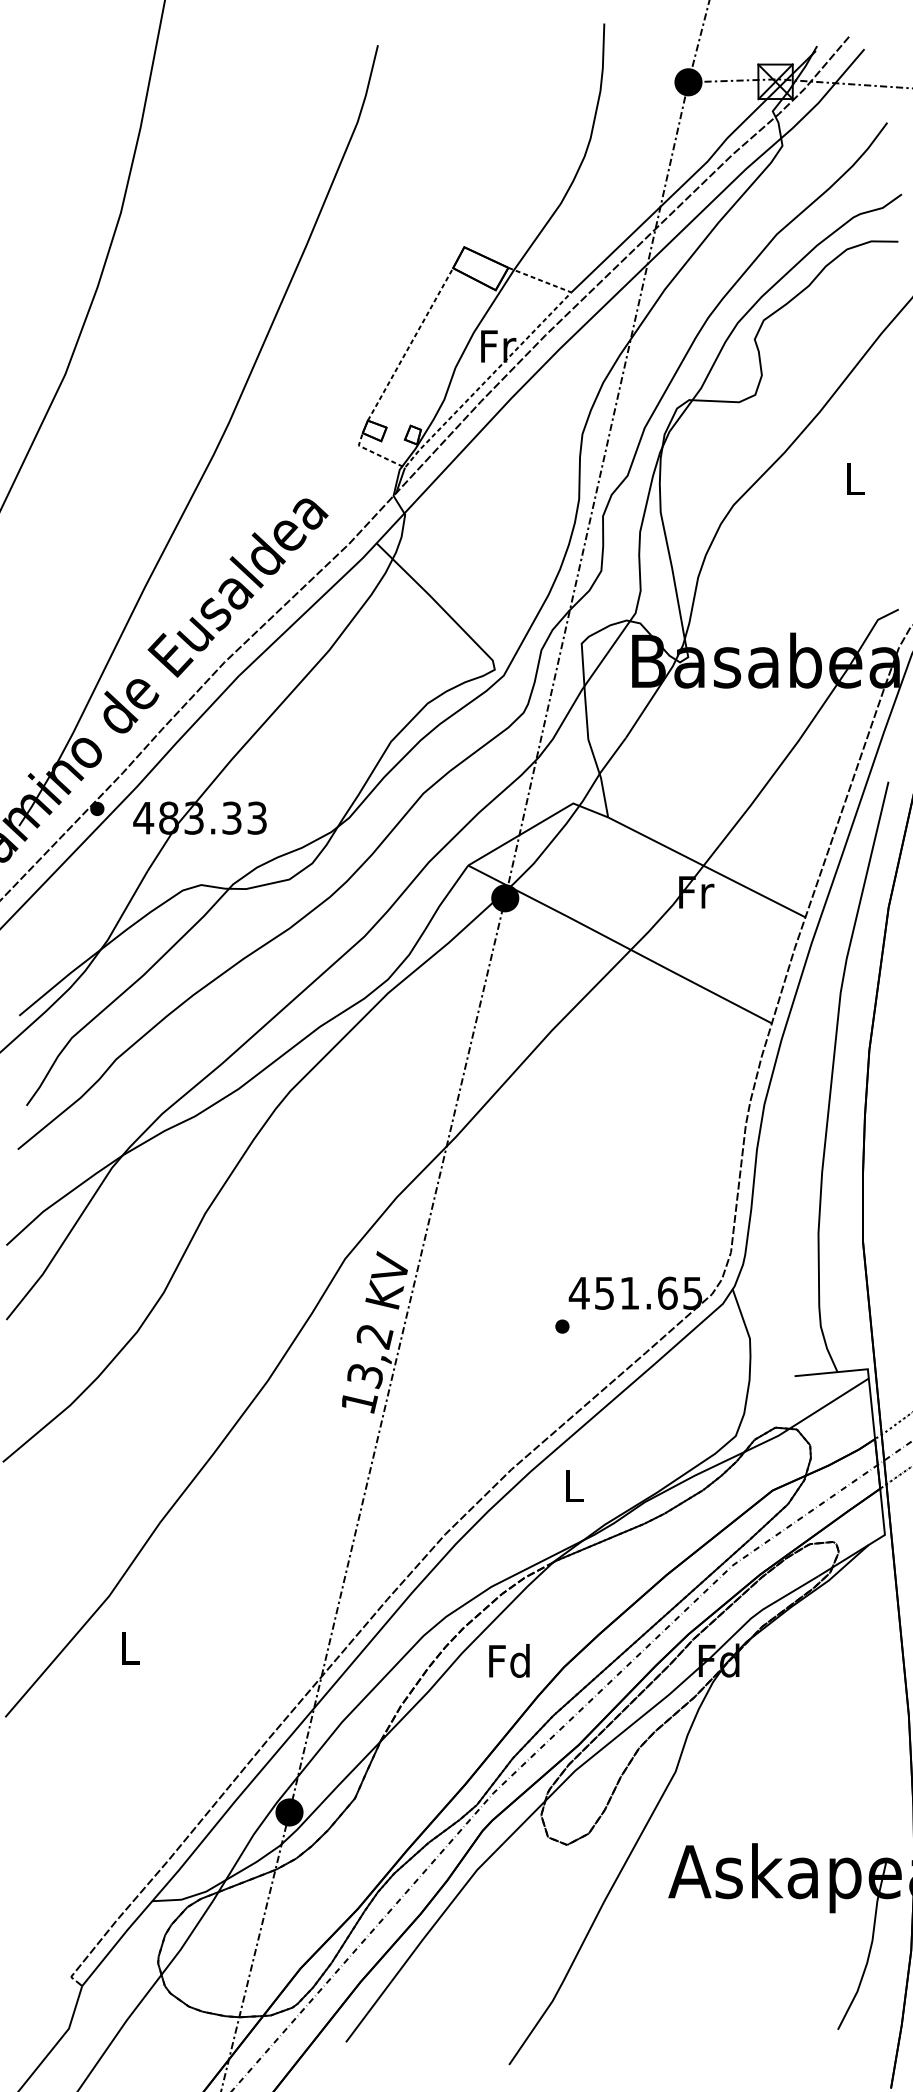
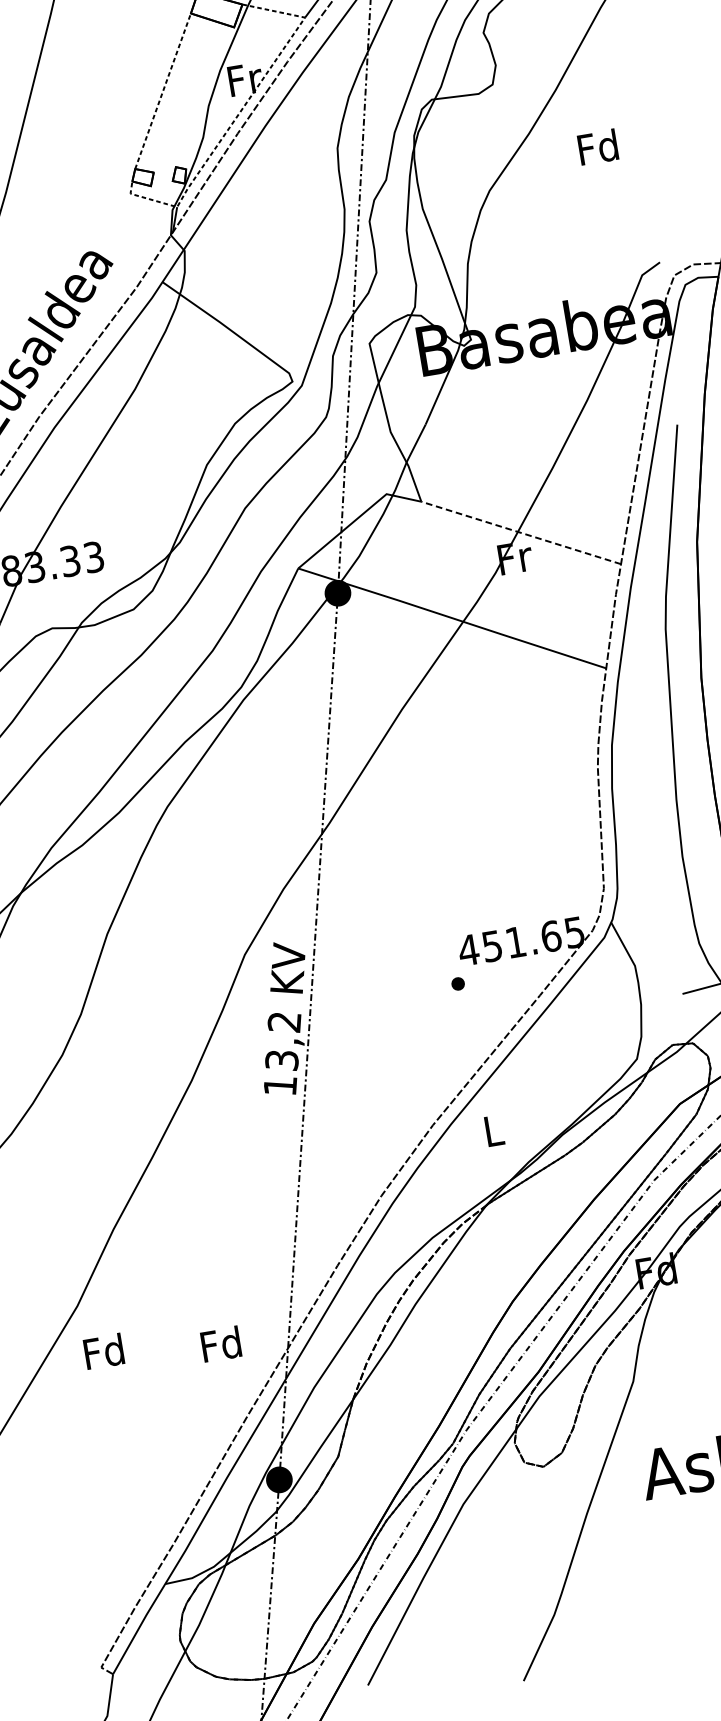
text: (854, 478) -> (598, 147), L -> Fd
line: (706, 867) -> (520, 533), solid -> dashed
text: (128, 1648) -> (103, 1352), L -> Fd
text: (509, 1660) -> (221, 1343), moved

